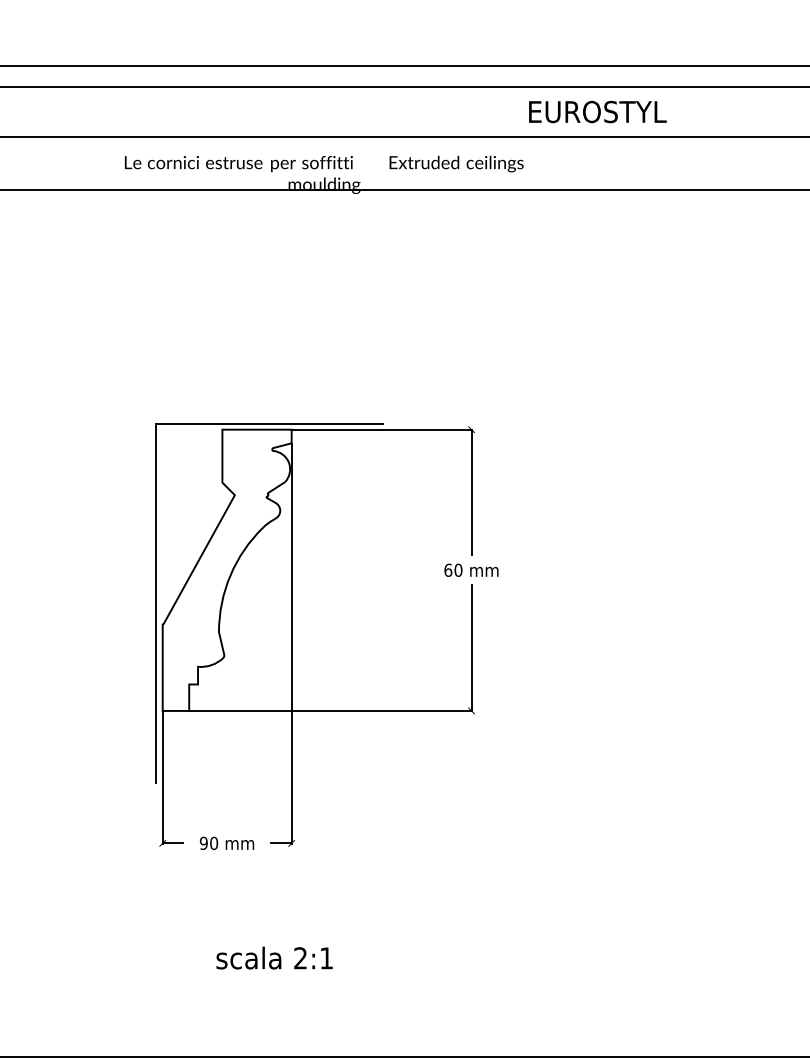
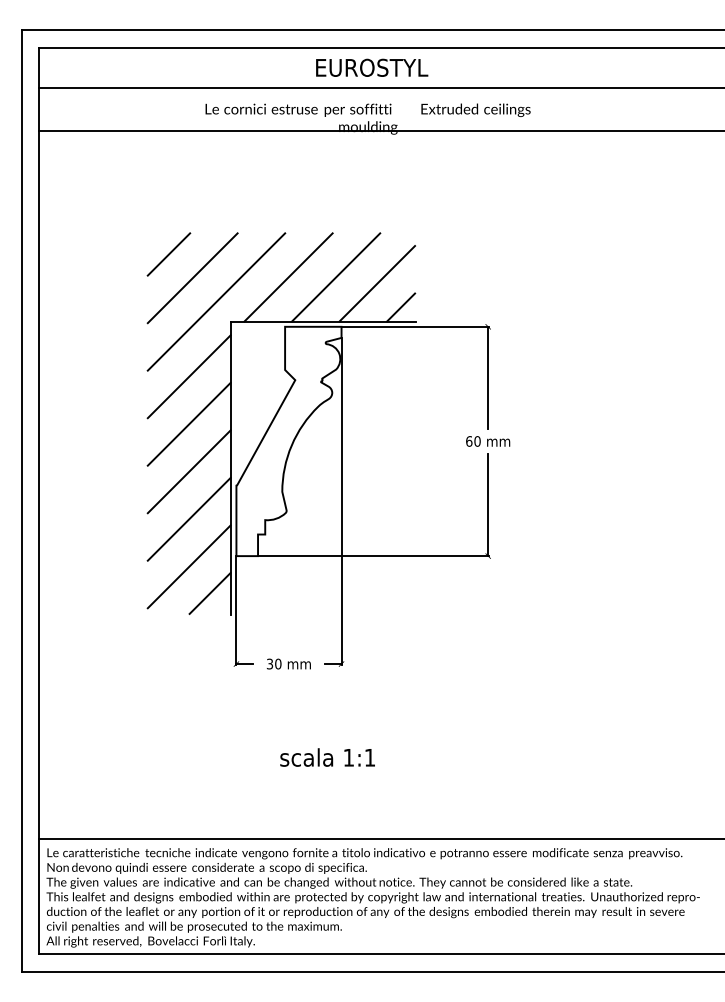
text: (598, 111) -> (372, 67), moved
hatch: (218, 548) -> (281, 423), added
text: (203, 842) -> (269, 663), 90 -> 30
text: (300, 958) -> (348, 757), 2:1 -> 1:1

